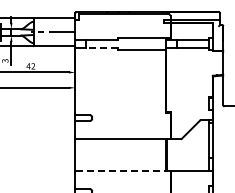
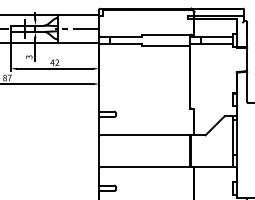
line: (101, 48) -> (125, 44), dashed -> solid
line: (123, 171) -> (147, 167), dashed -> solid

